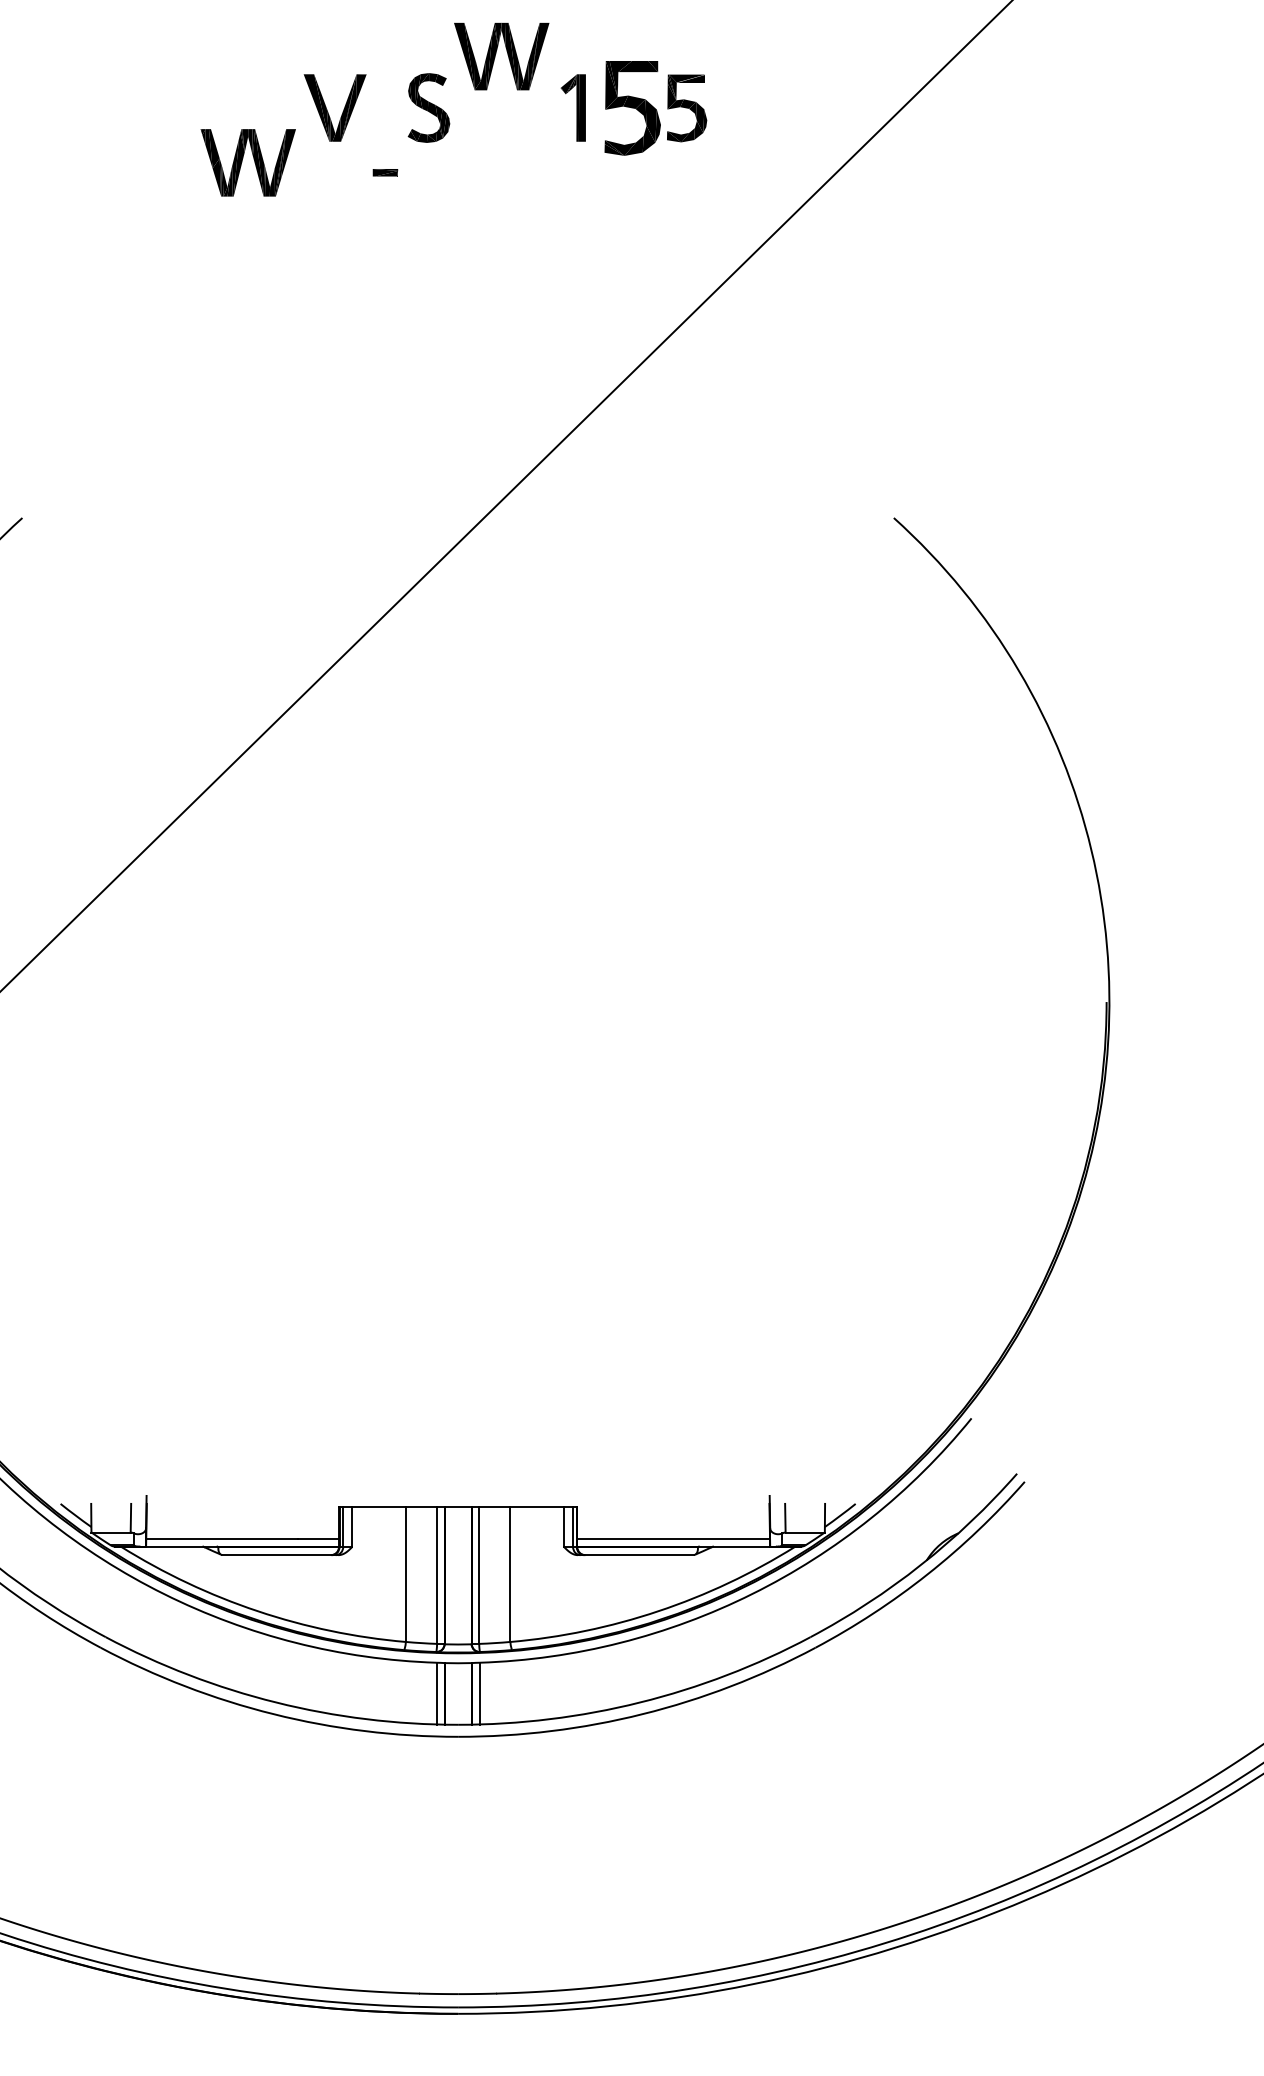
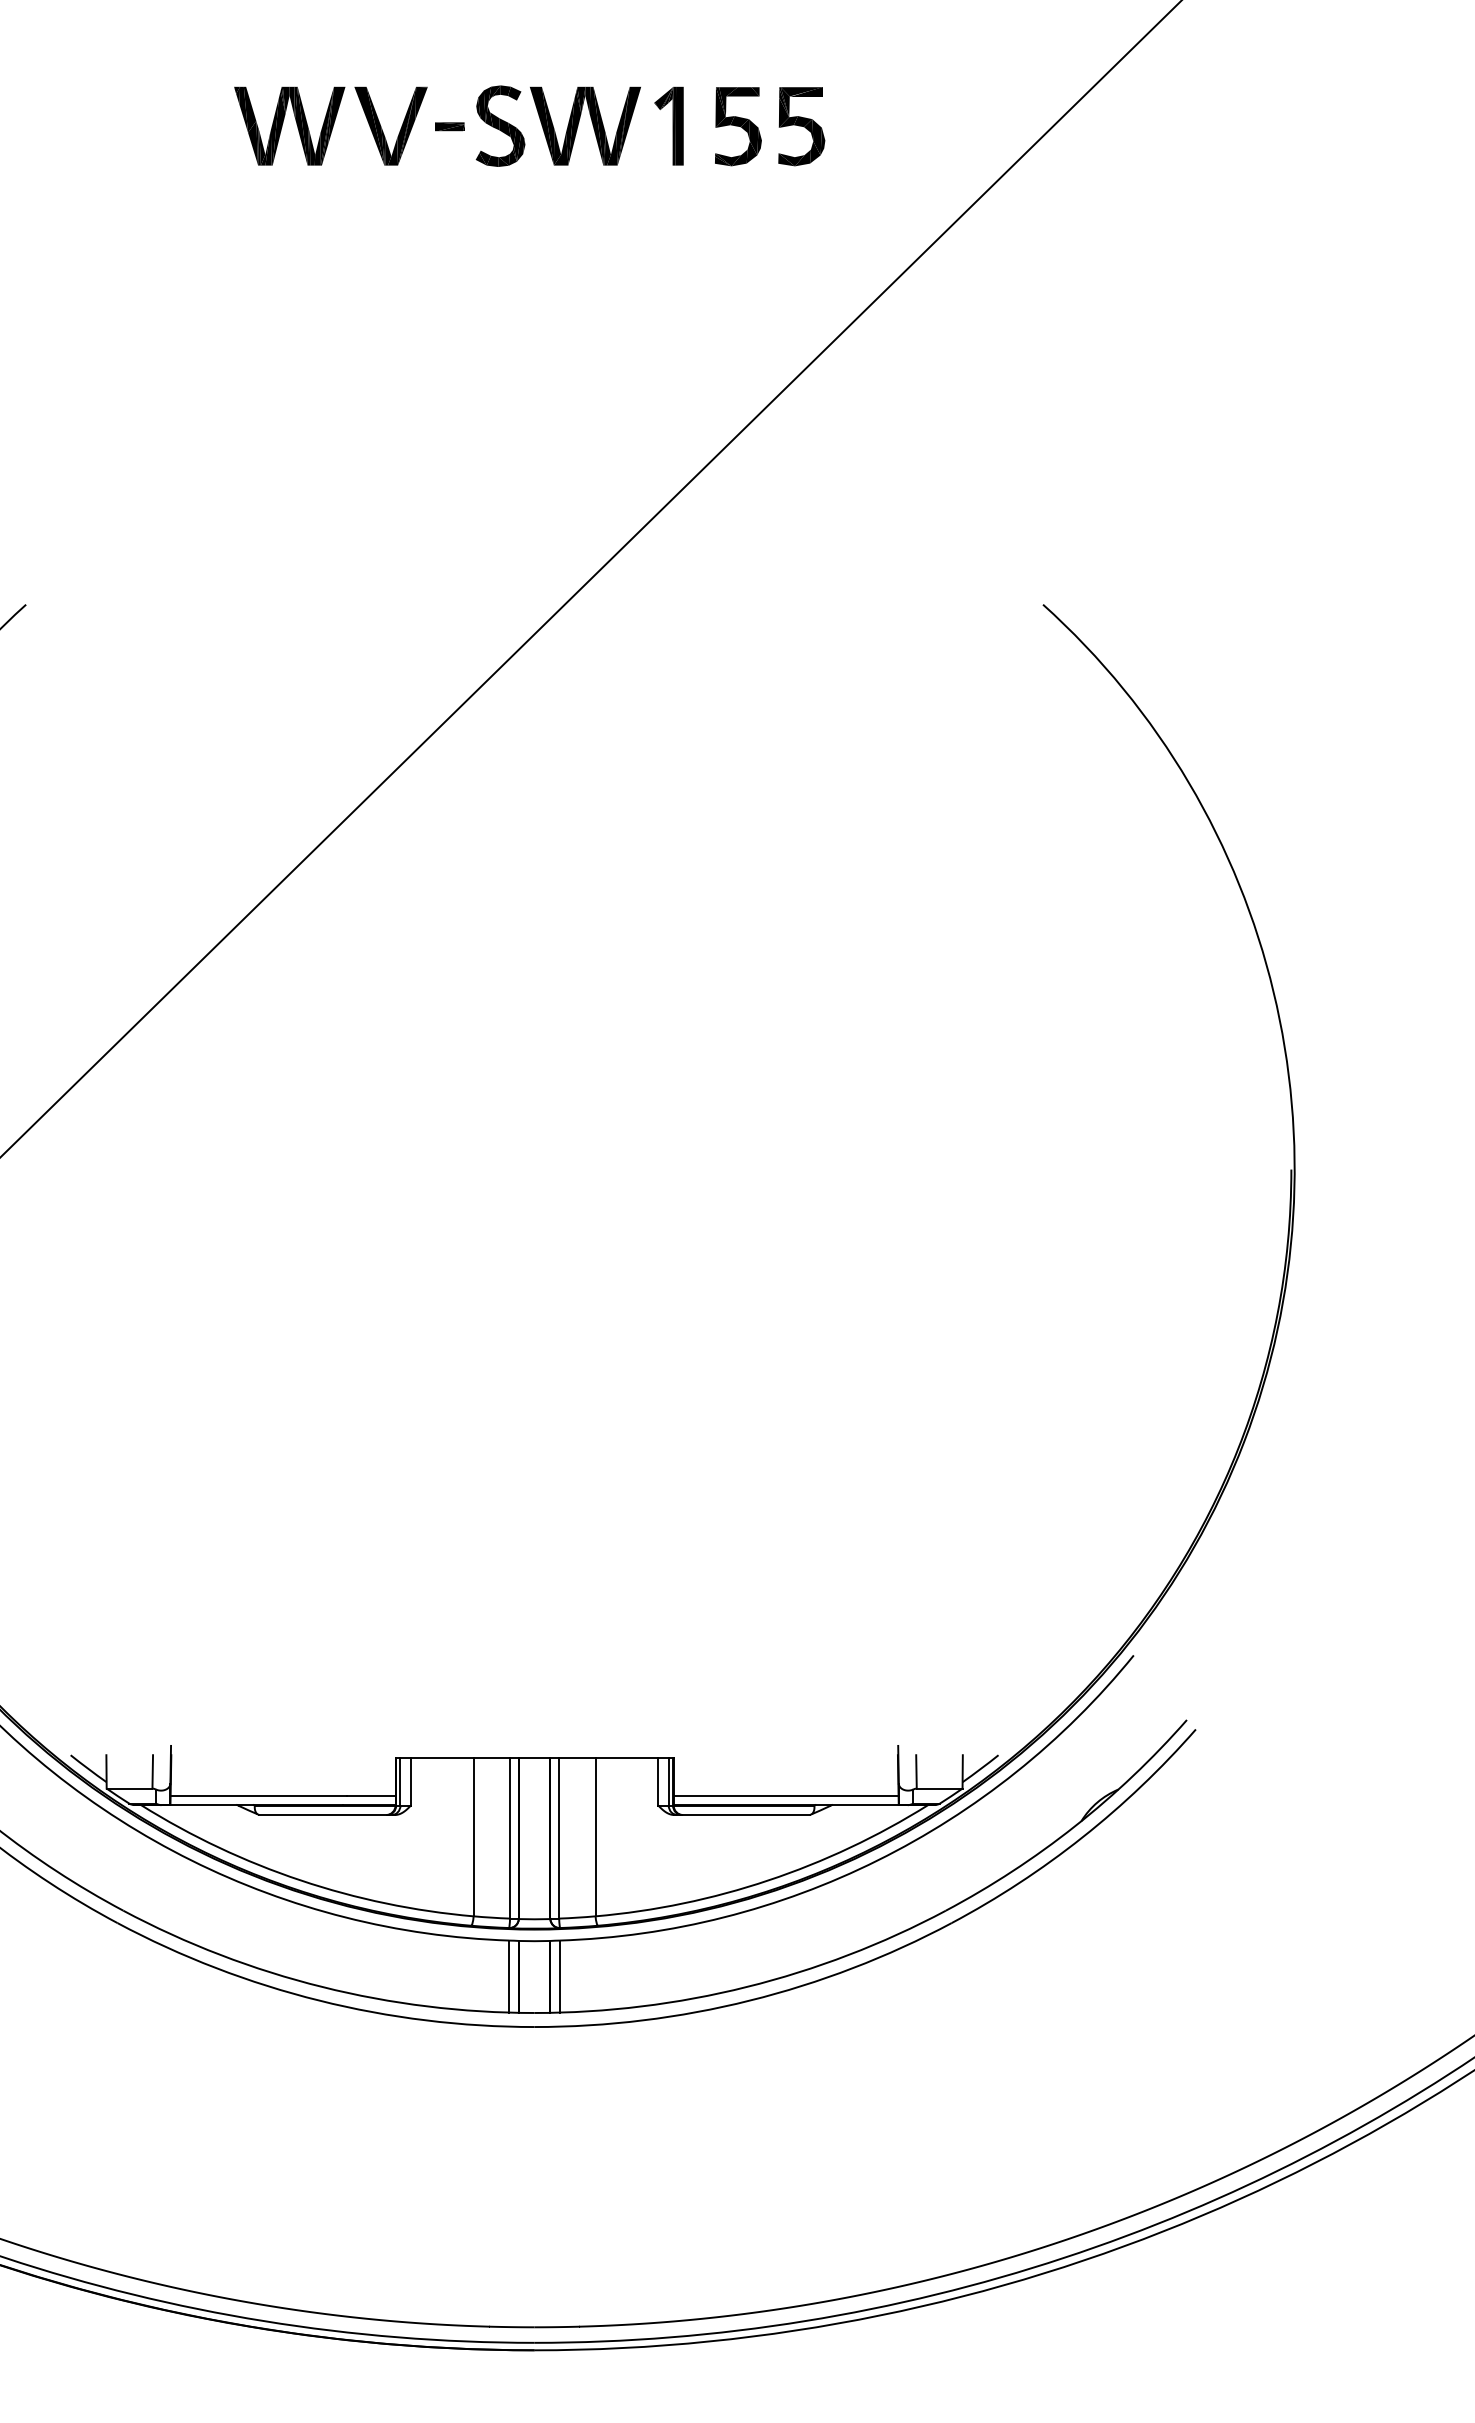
part: (496, 53) -> (579, 122), moved
part: (632, 108) -> (738, 126), size x0.71
part: (242, 160) -> (283, 123), moved
part: (385, 172) -> (449, 126), moved

